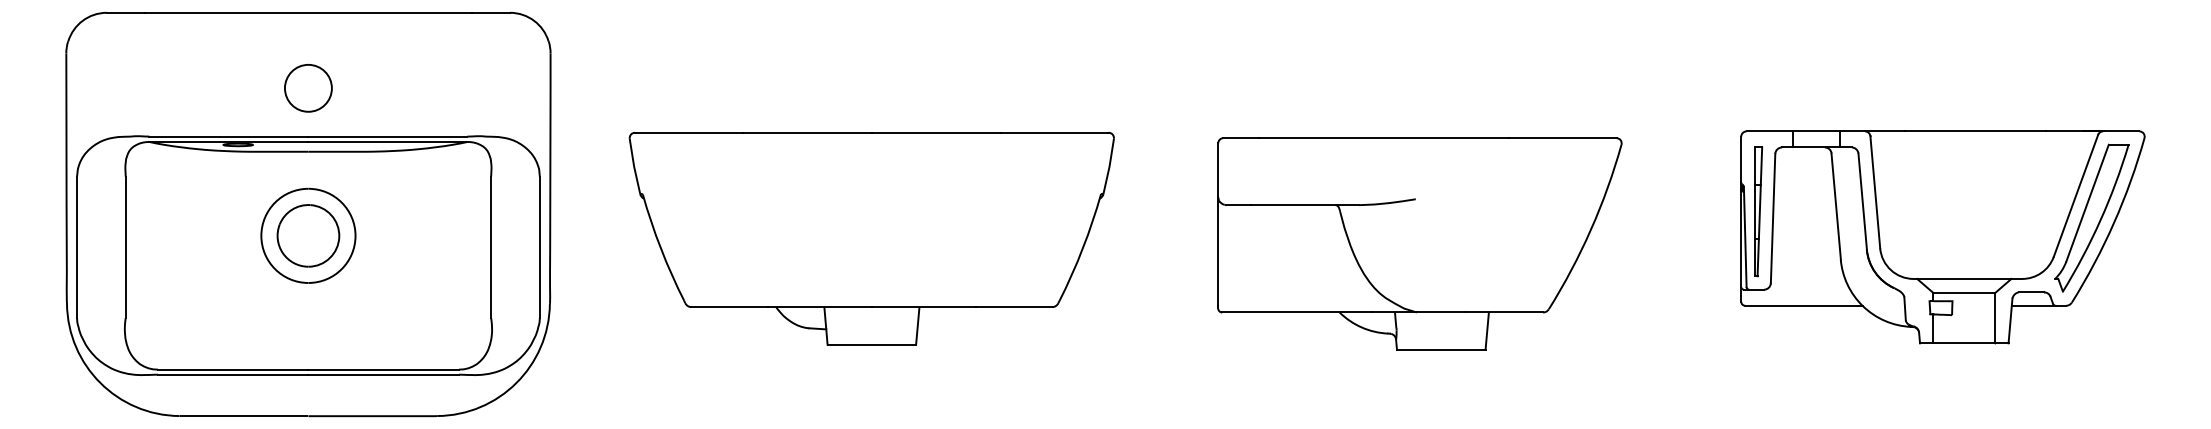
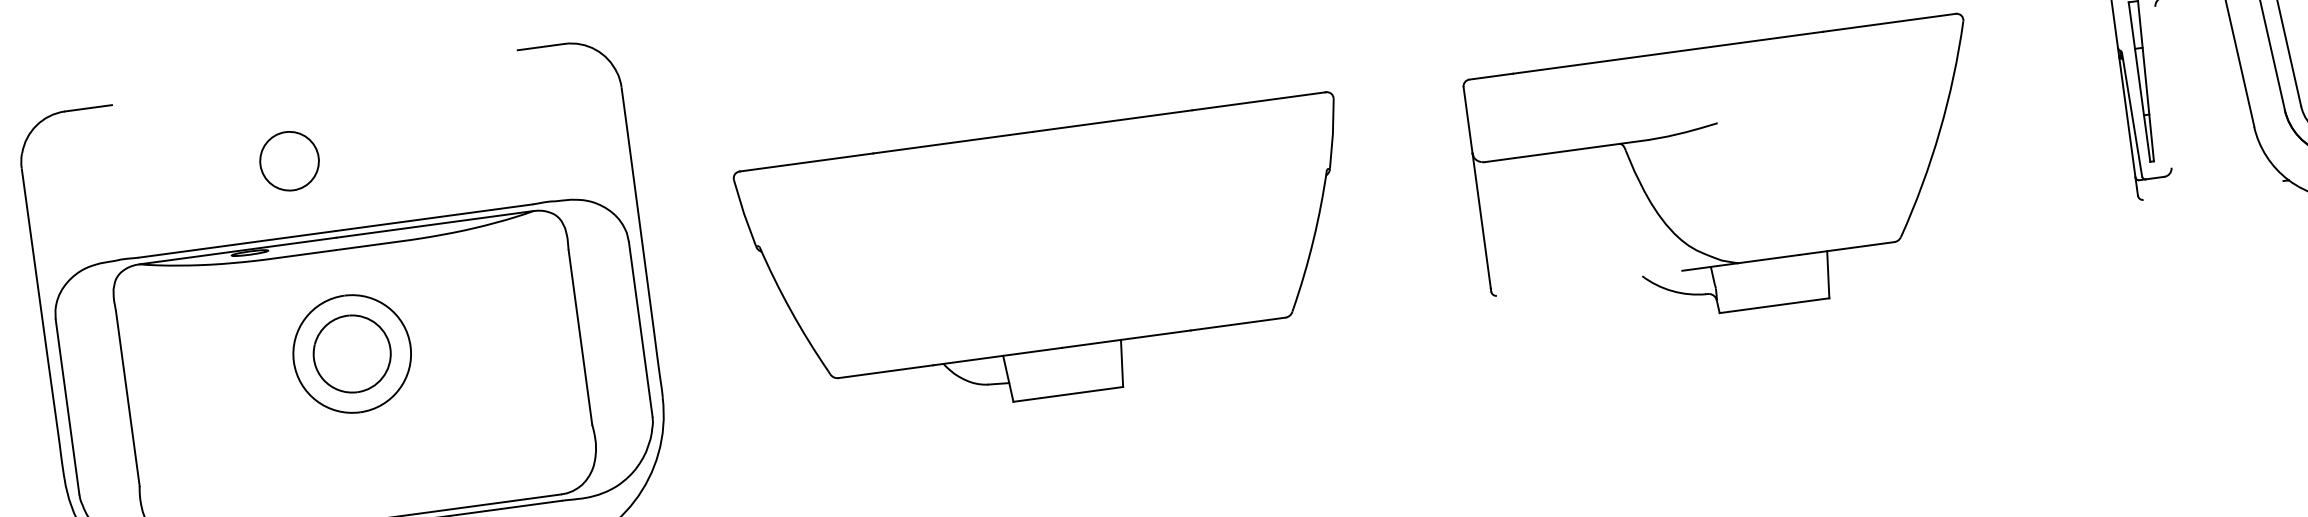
line: (308, 12) -> (314, 77), removed
circle: (308, 88) -> (289, 161), moved
line: (1772, 218) -> (2162, 87), removed
line: (1801, 305) -> (2213, 190), removed
line: (1296, 312) -> (1588, 283), removed

